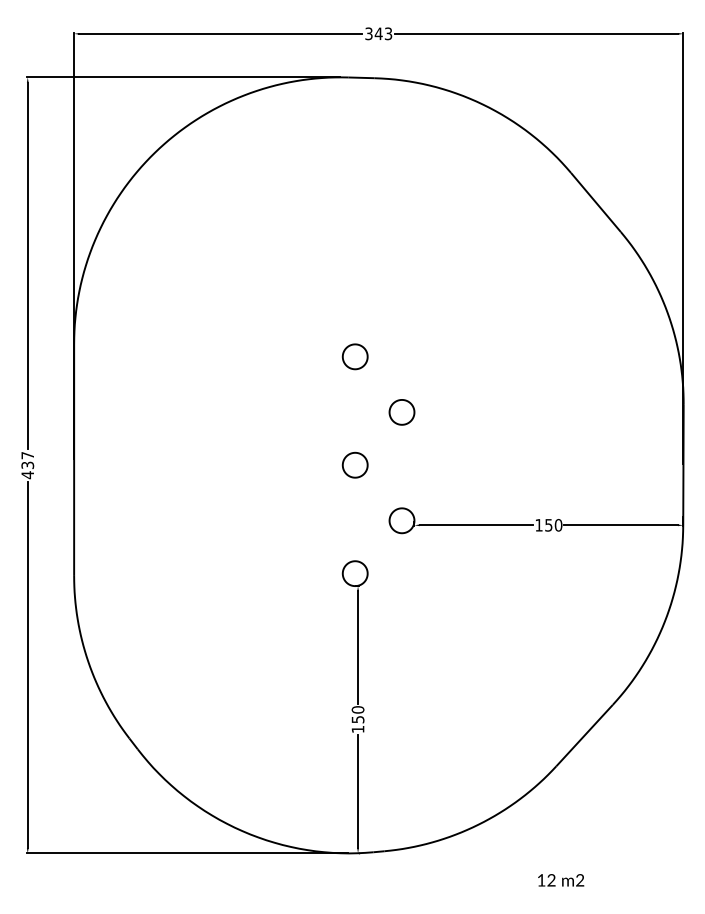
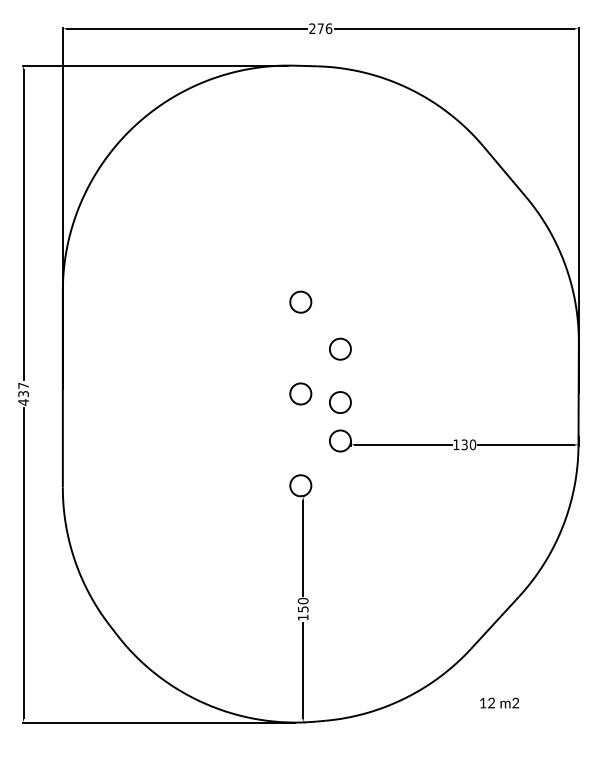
text: (378, 33) -> (320, 28), 343 -> 276
part: (401, 475) -> (339, 402), added
text: (548, 524) -> (464, 444), 150 -> 130
text: (561, 880) -> (499, 703), moved

